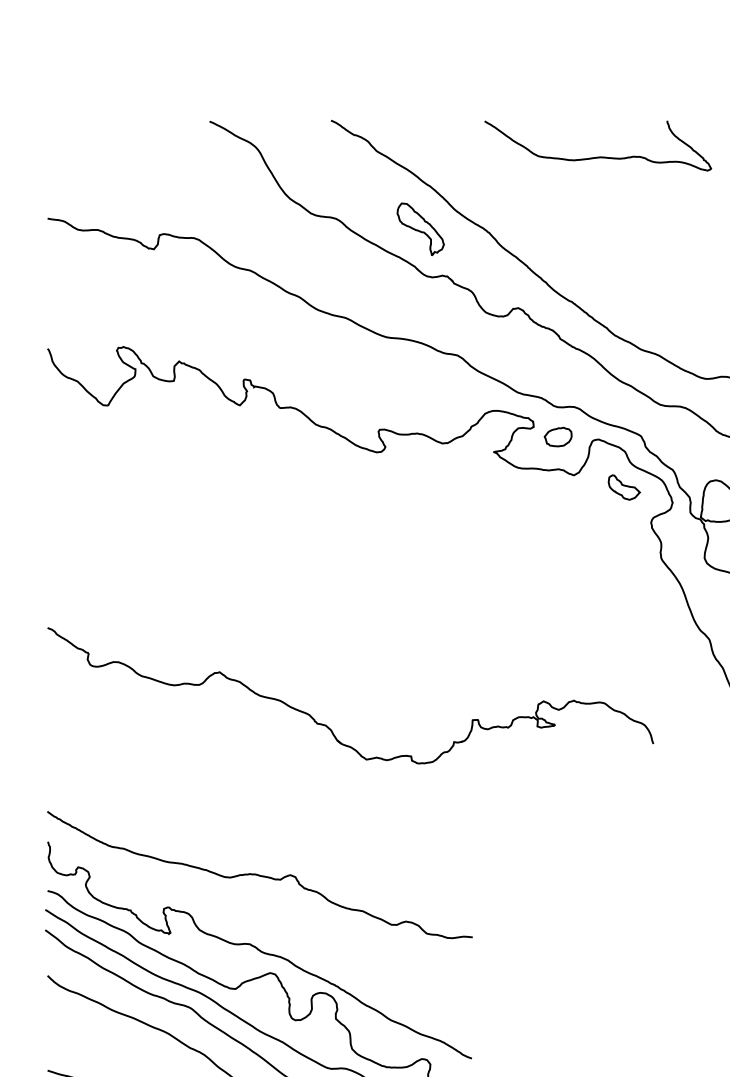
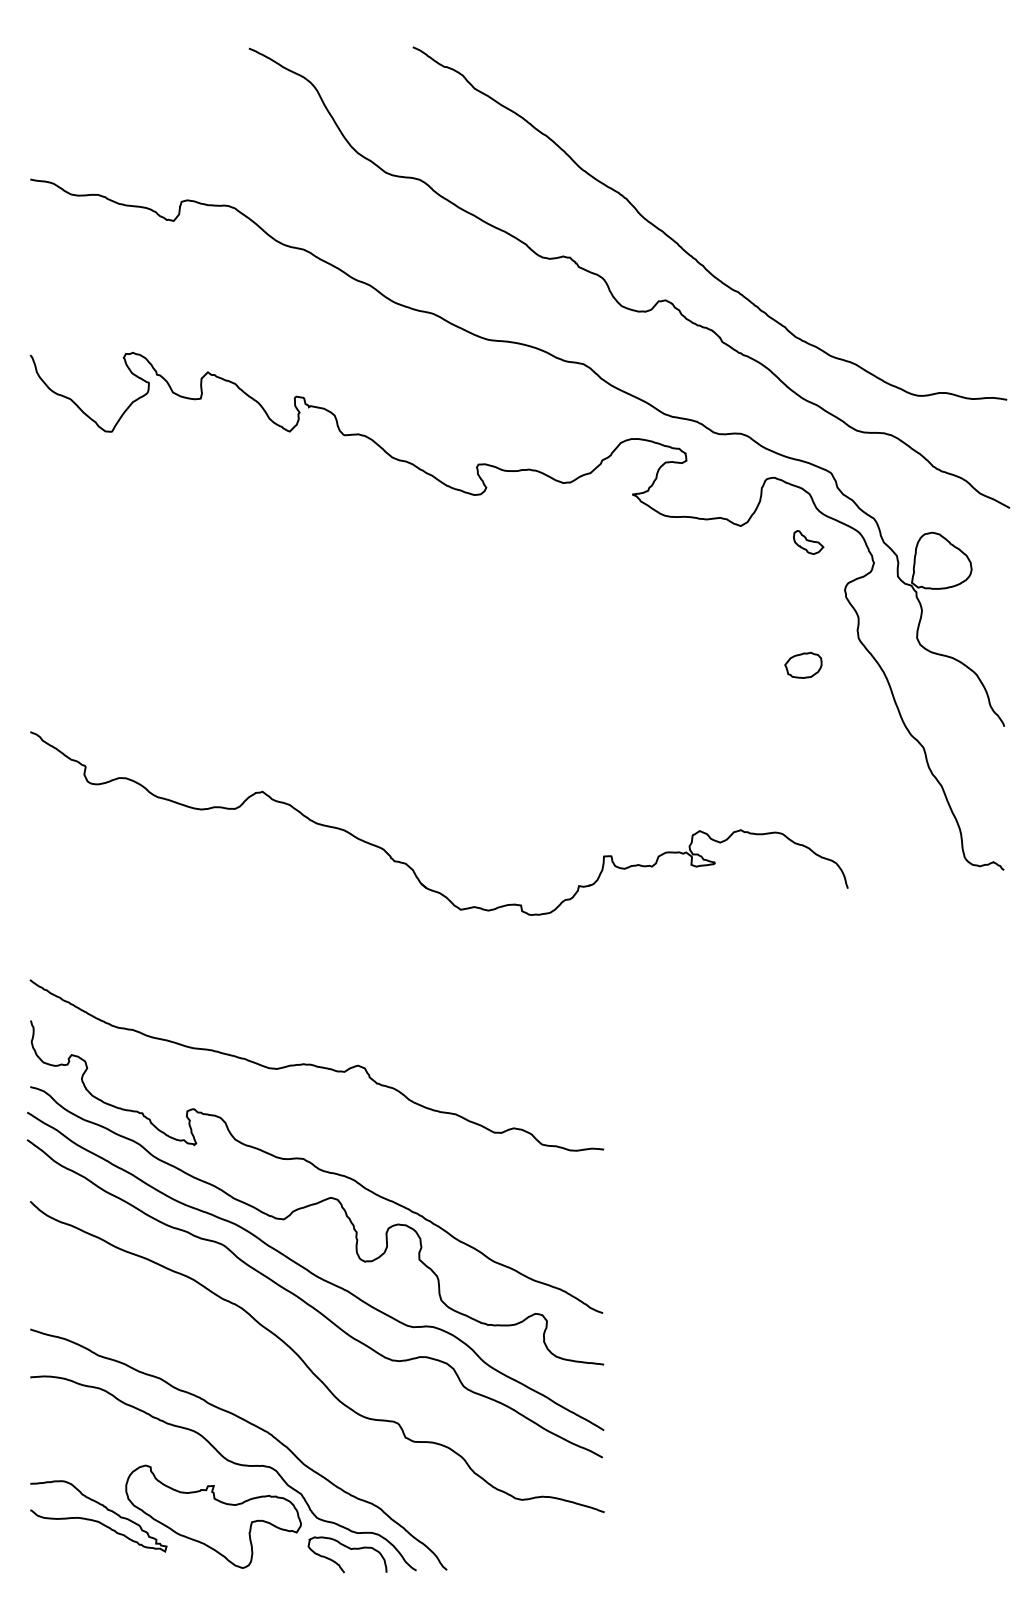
curve: (600, 156) -> (776, 95), removed
part: (420, 228) -> (533, 193), removed
part: (558, 436) -> (803, 664), moved
part: (624, 487) -> (808, 542), size x0.7

